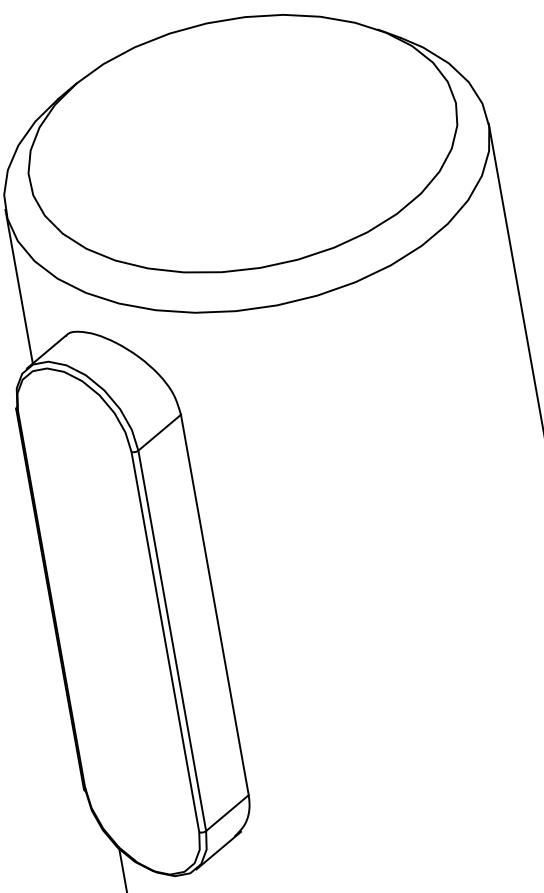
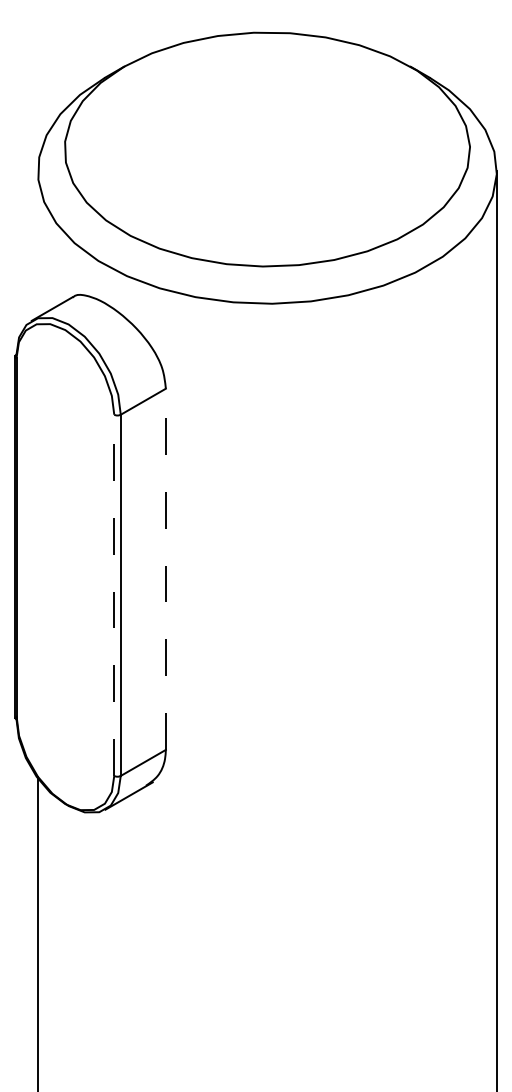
line: (18, 286) -> (37, 244), removed
line: (214, 605) -> (165, 569), solid -> dashed
line: (165, 642) -> (114, 595), solid -> dashed

